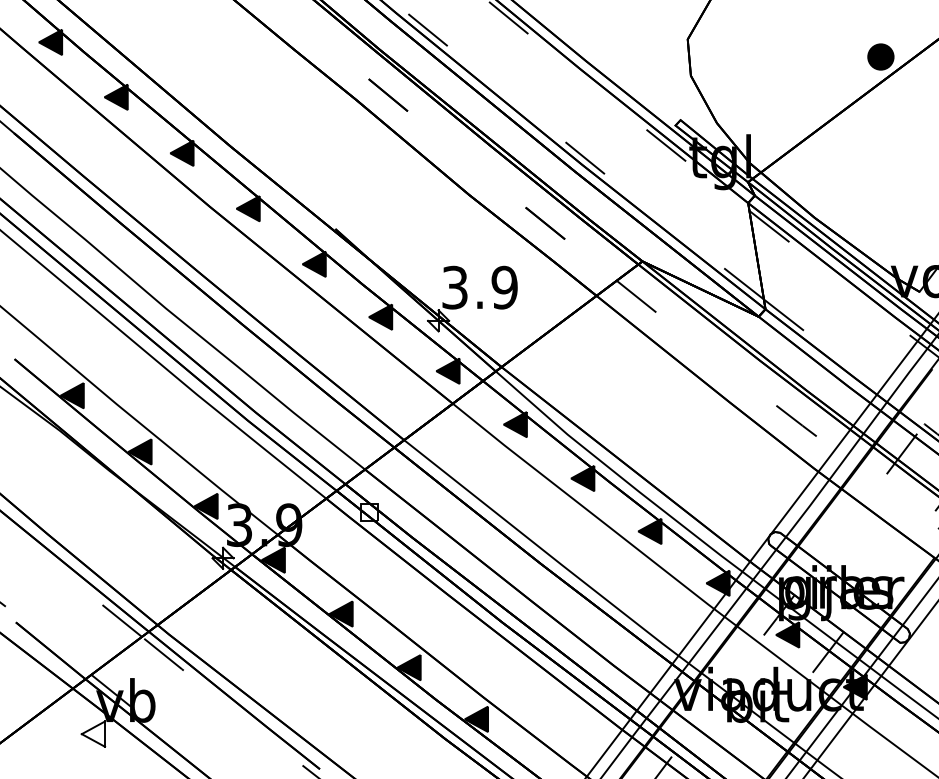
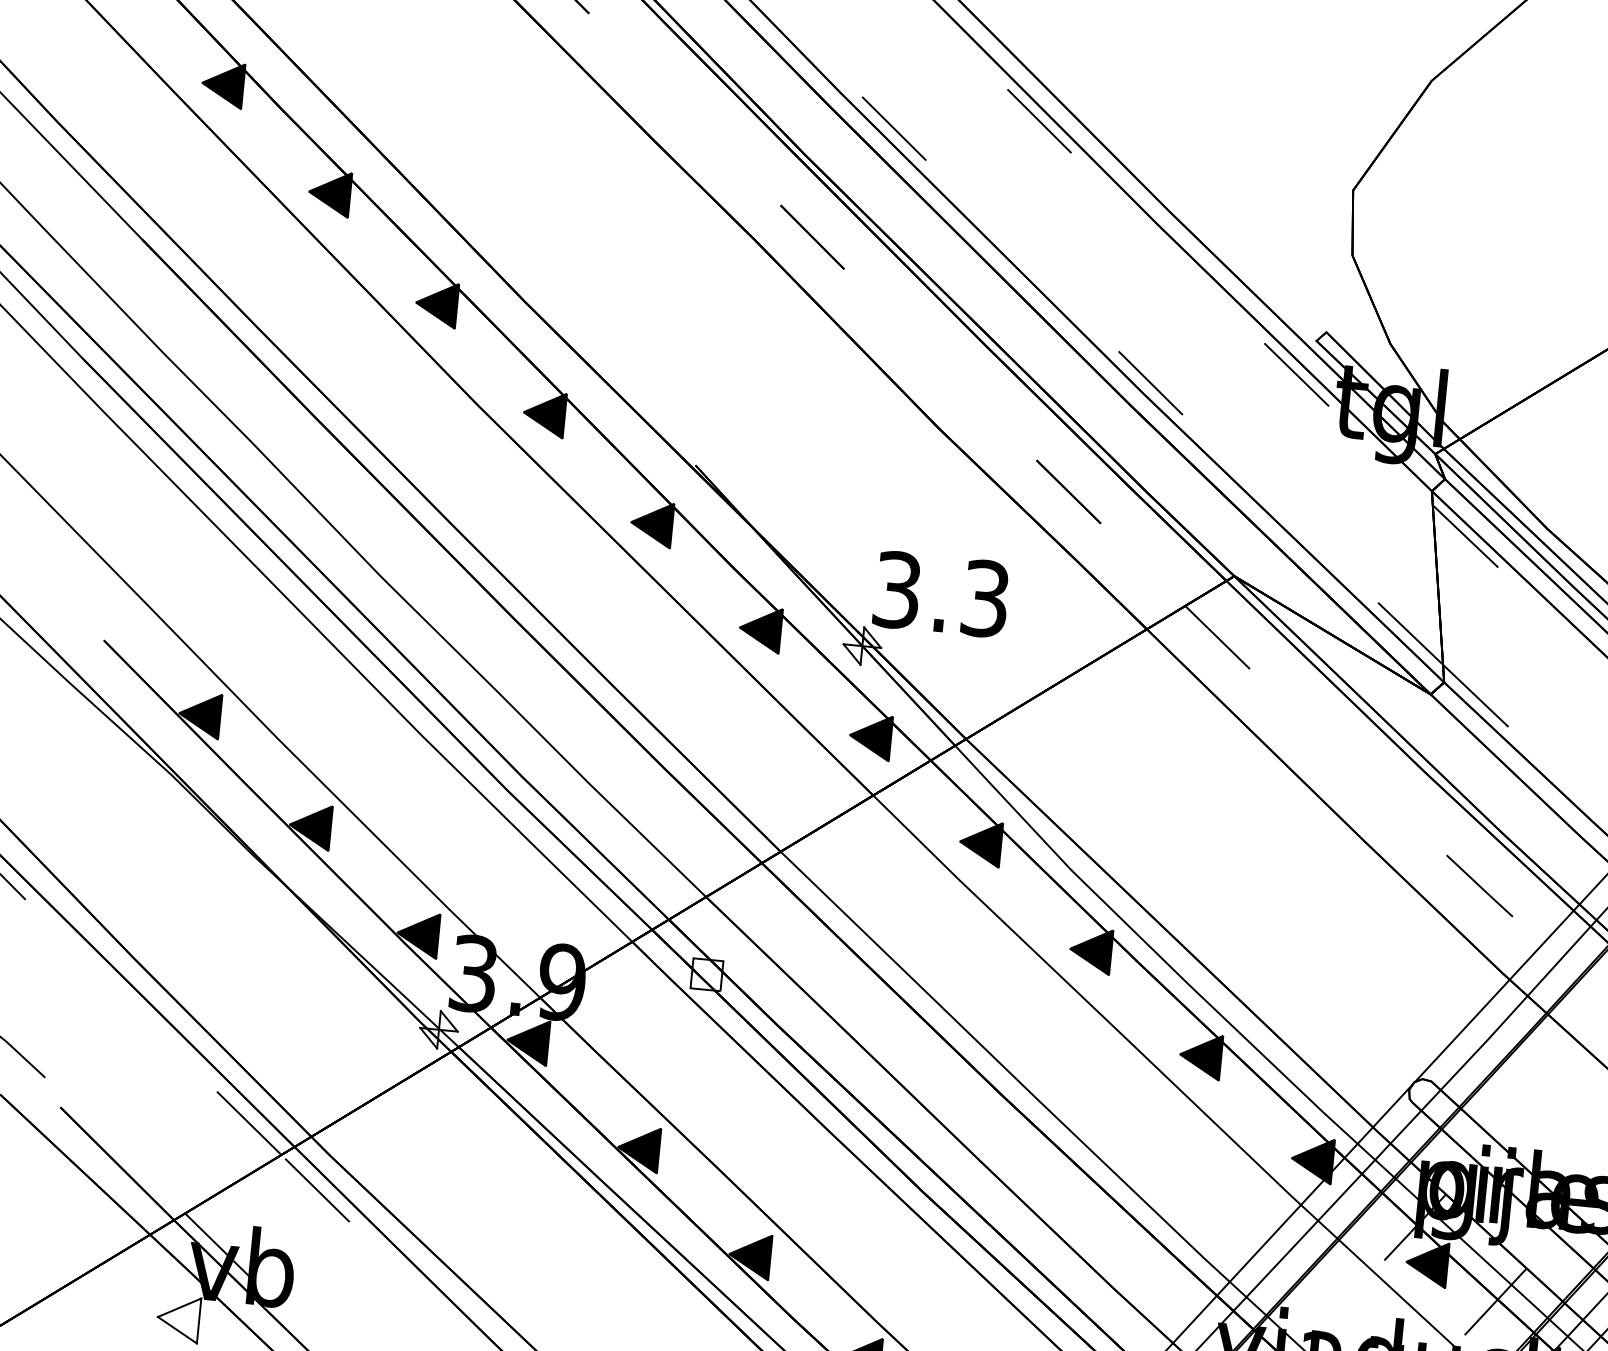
text: (504, 287) -> (985, 598), 3.9 -> 3.3

